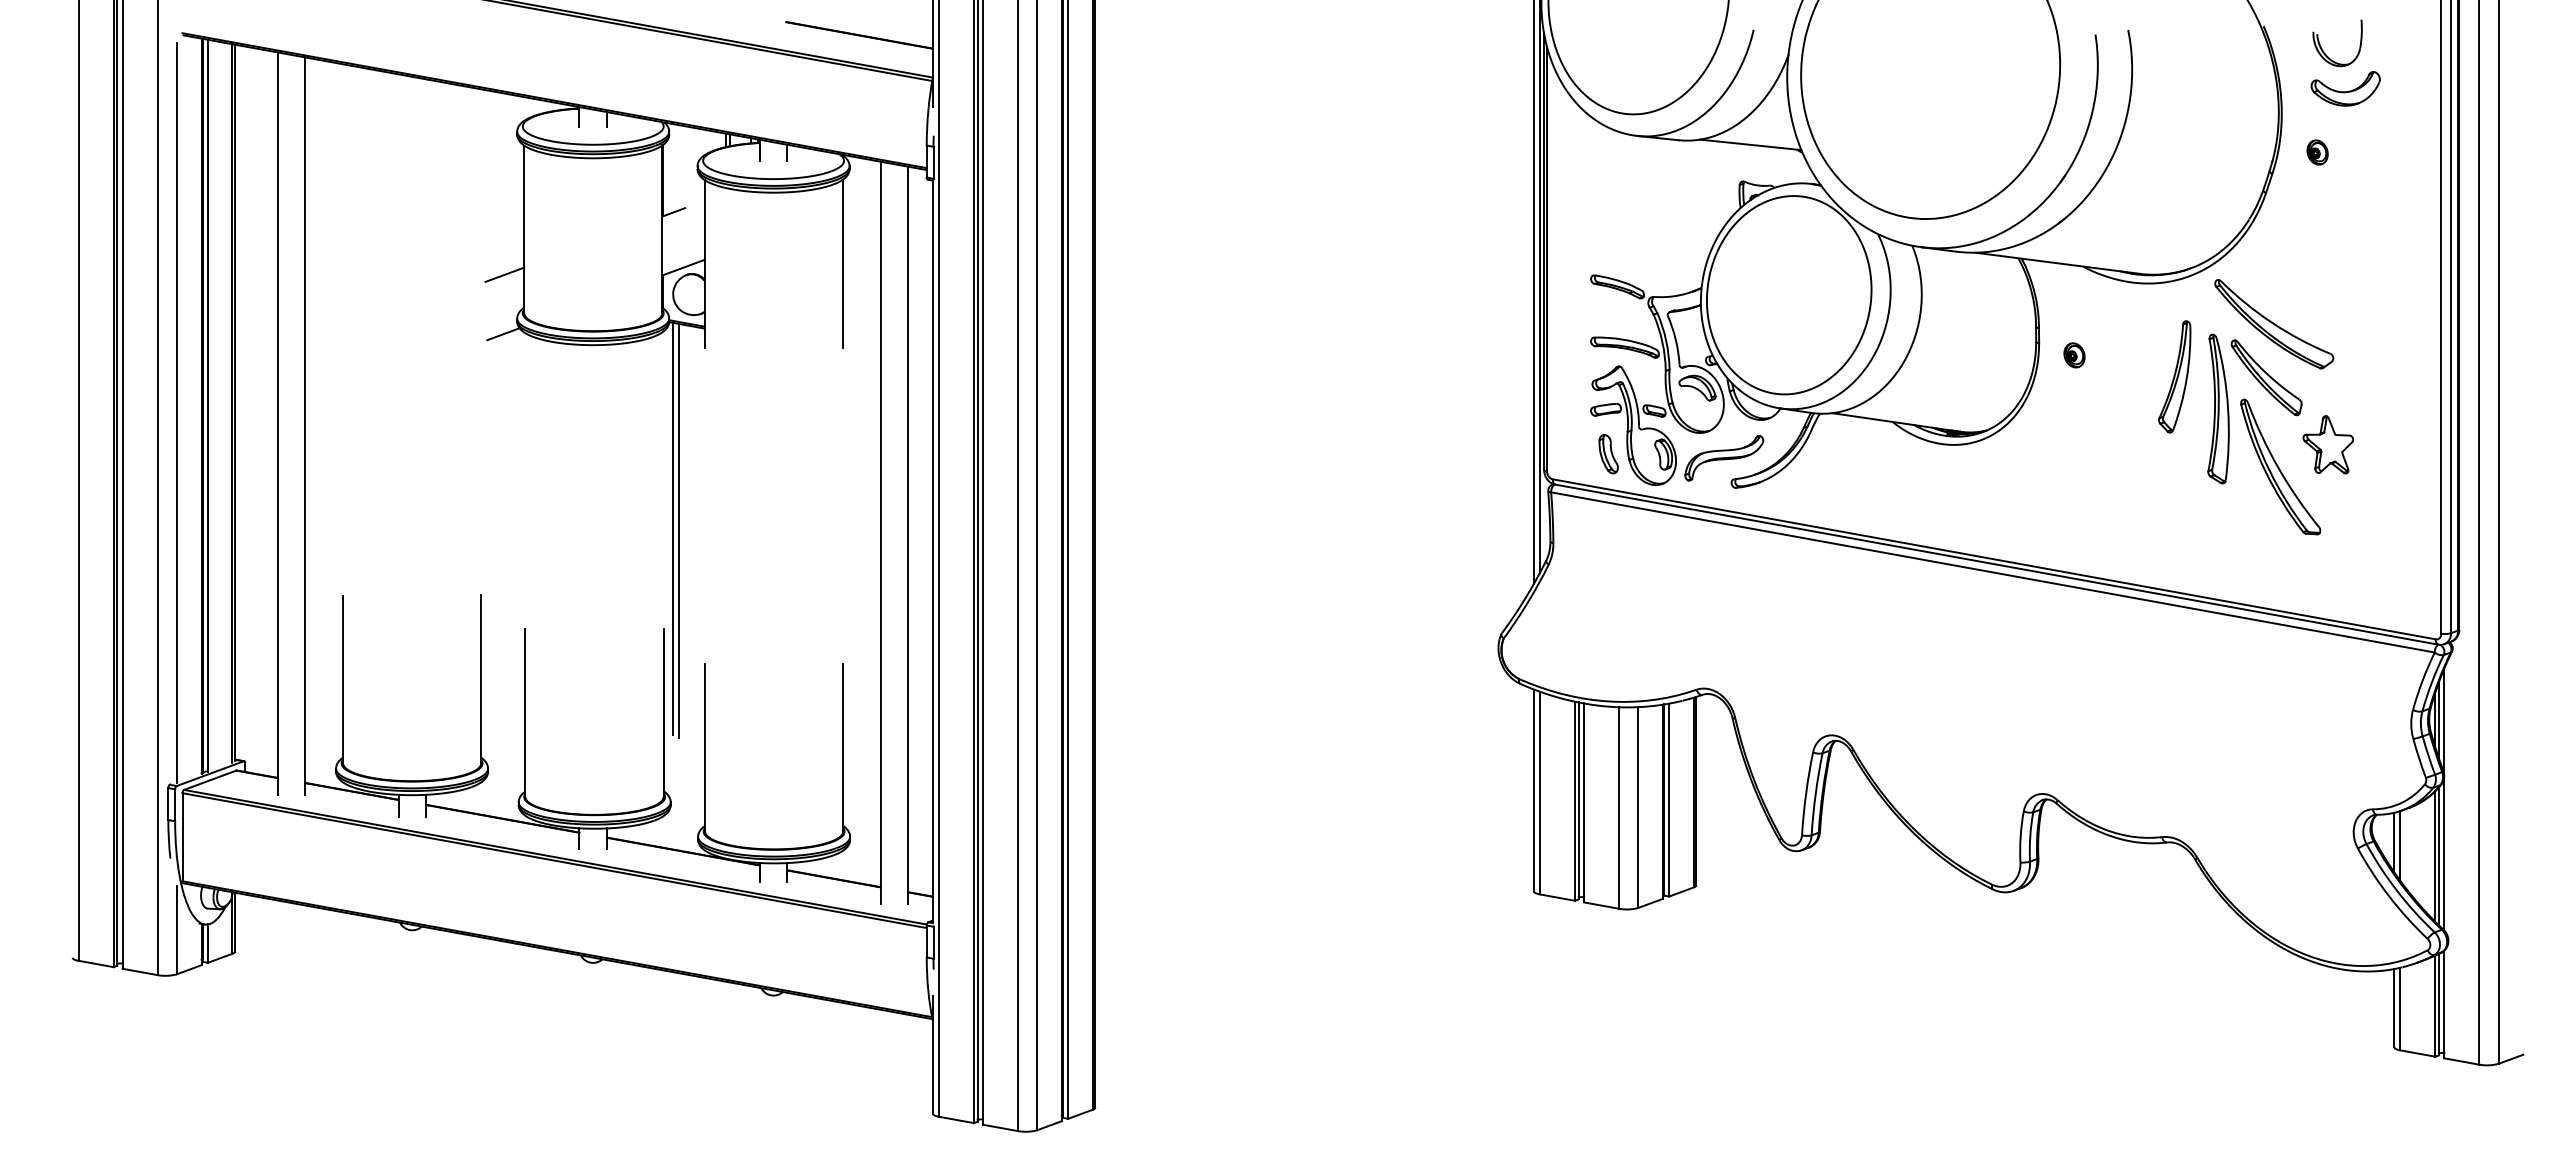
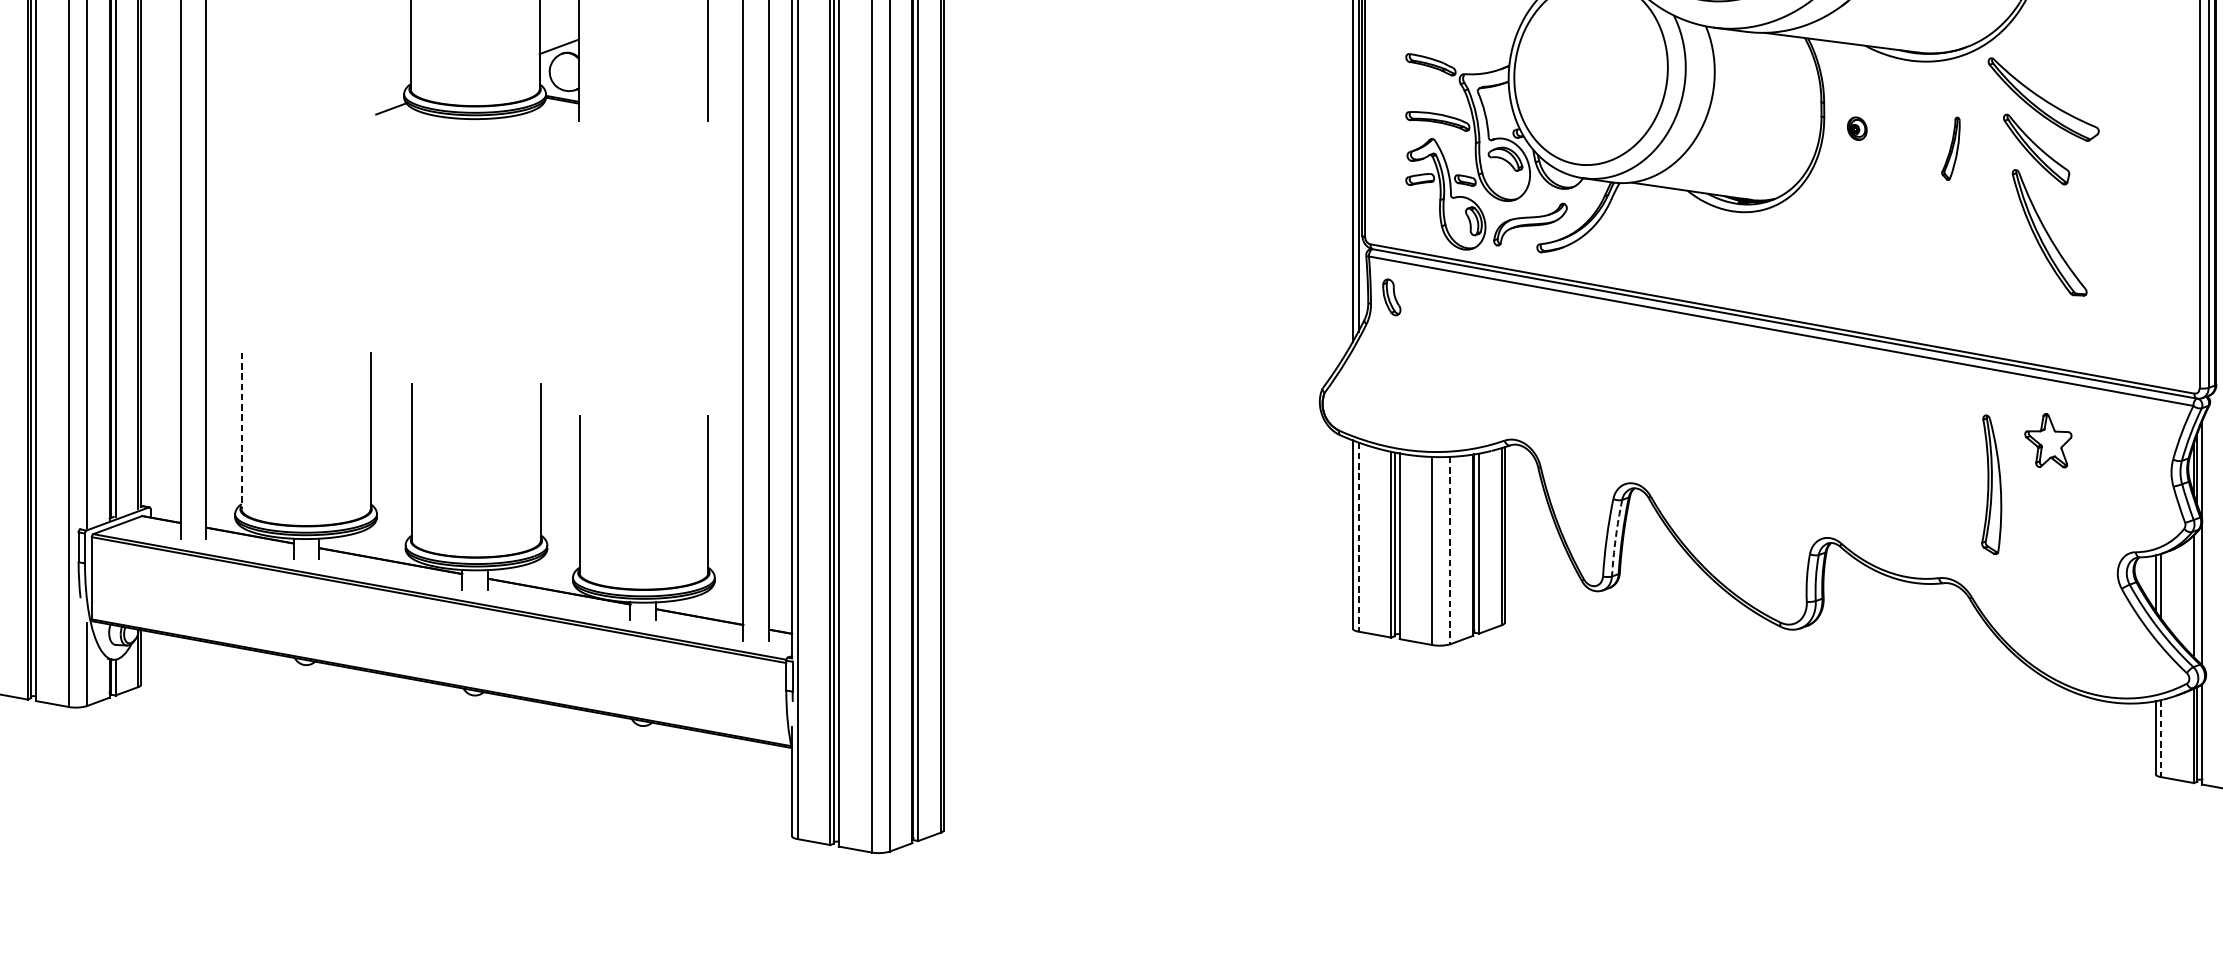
line: (504, 274) -> (392, 53), removed
part: (2174, 376) -> (1950, 148), size x0.6
part: (2218, 408) -> (1991, 484), moved
part: (2328, 444) -> (2048, 440), moved
part: (1608, 454) -> (1391, 297), moved
line: (672, 528) -> (549, 290), removed
line: (678, 530) -> (554, 292), removed
line: (343, 679) -> (242, 431), solid -> dashed
line: (1539, 793) -> (1358, 537), solid -> dashed
arc: (1815, 794) -> (1615, 538), solid -> dashed
line: (1638, 808) -> (1450, 551), solid -> dashed
line: (2438, 856) -> (2196, 596), removed
line: (2400, 1009) -> (2161, 739), solid -> dashed

